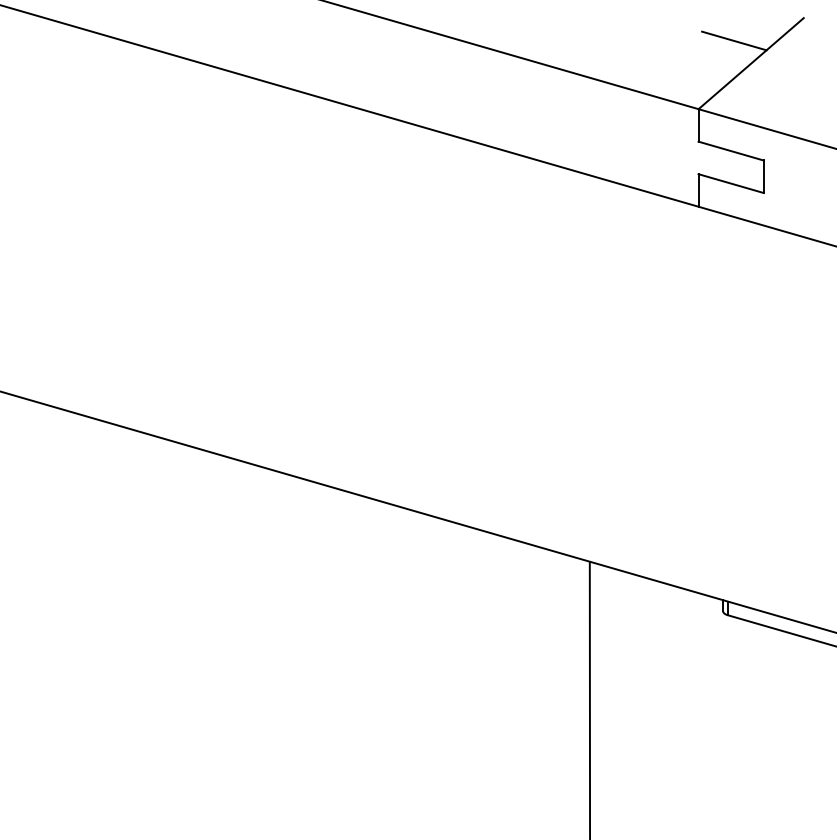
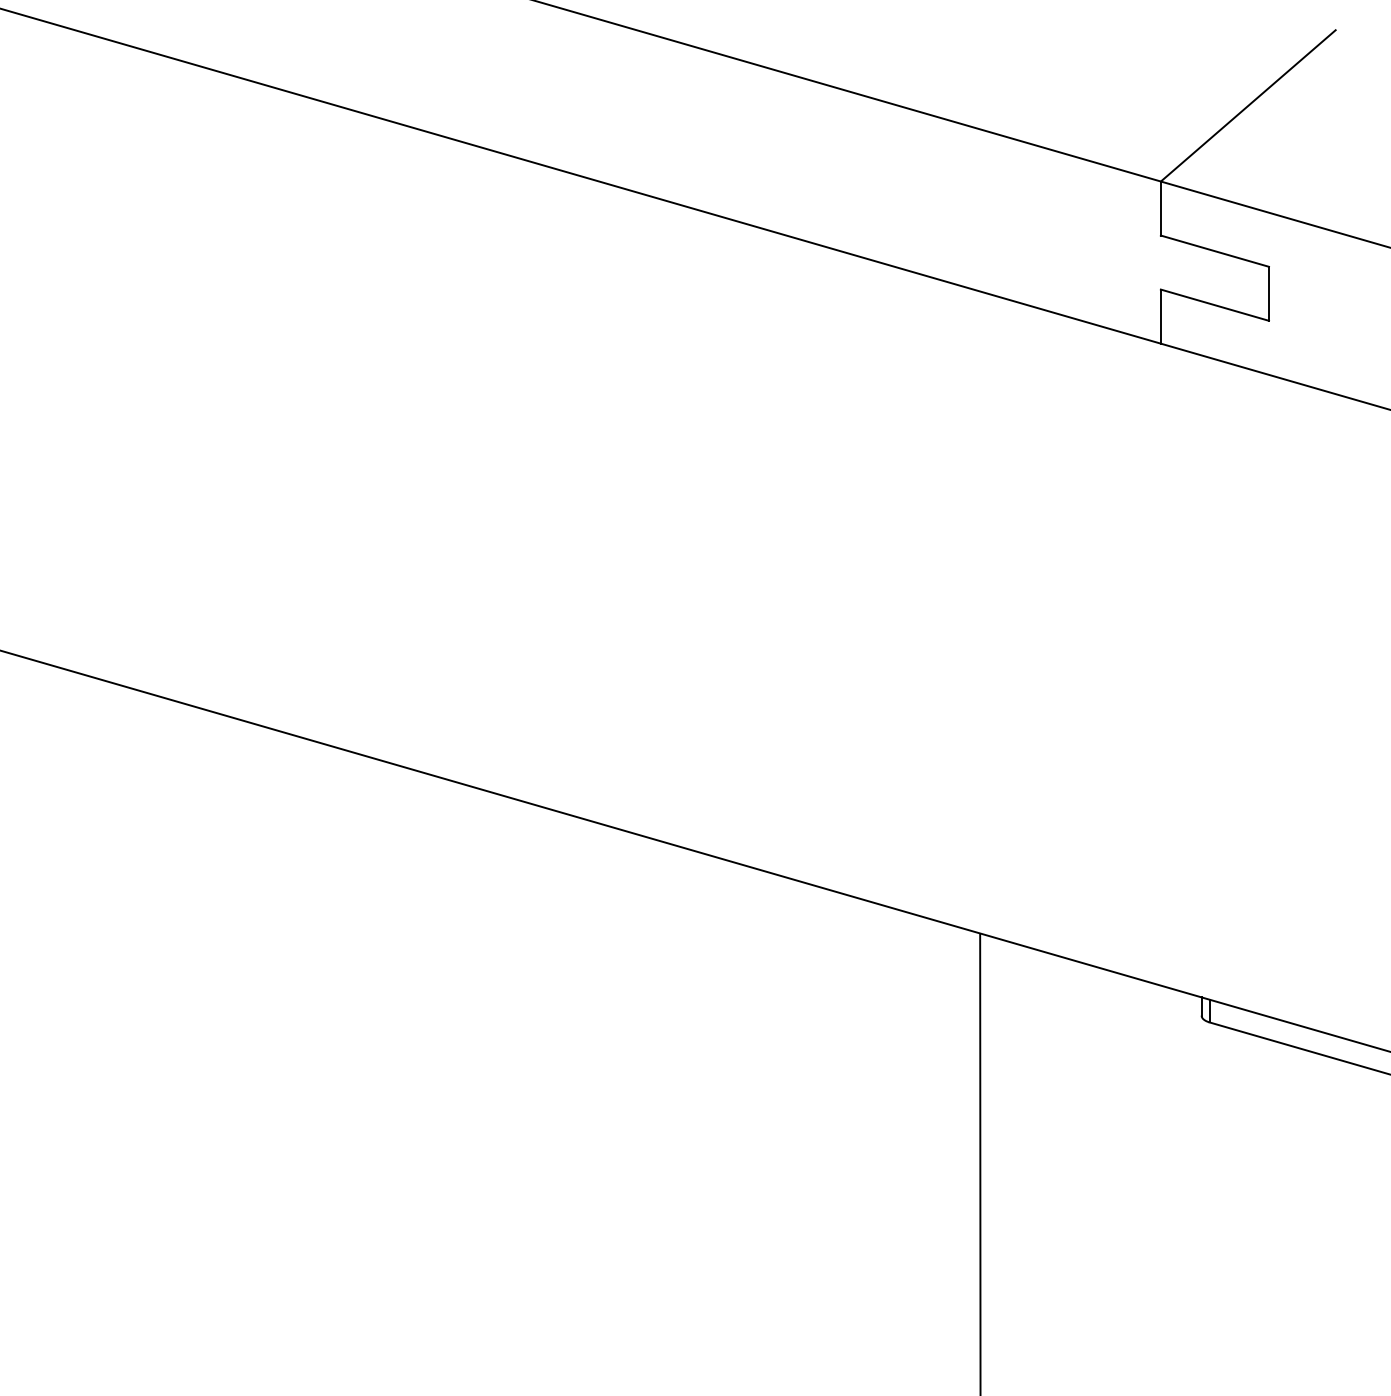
line: (734, 40) -> (1220, 67), removed

